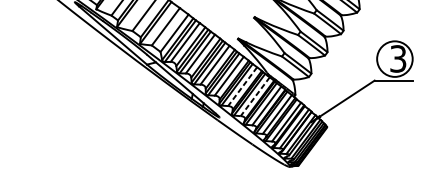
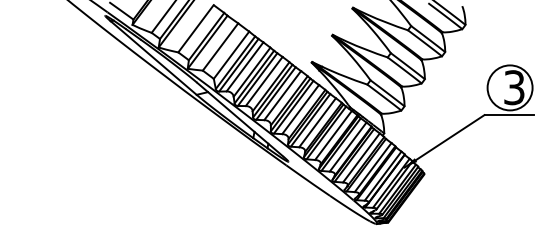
line: (242, 86) -> (317, 122), dashed -> solid
line: (255, 96) -> (333, 135), dashed -> solid

